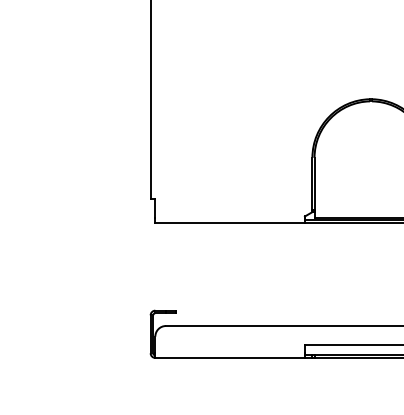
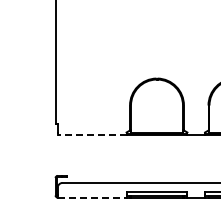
line: (228, 222) -> (91, 135), solid -> dashed
line: (230, 357) -> (92, 197), solid -> dashed

